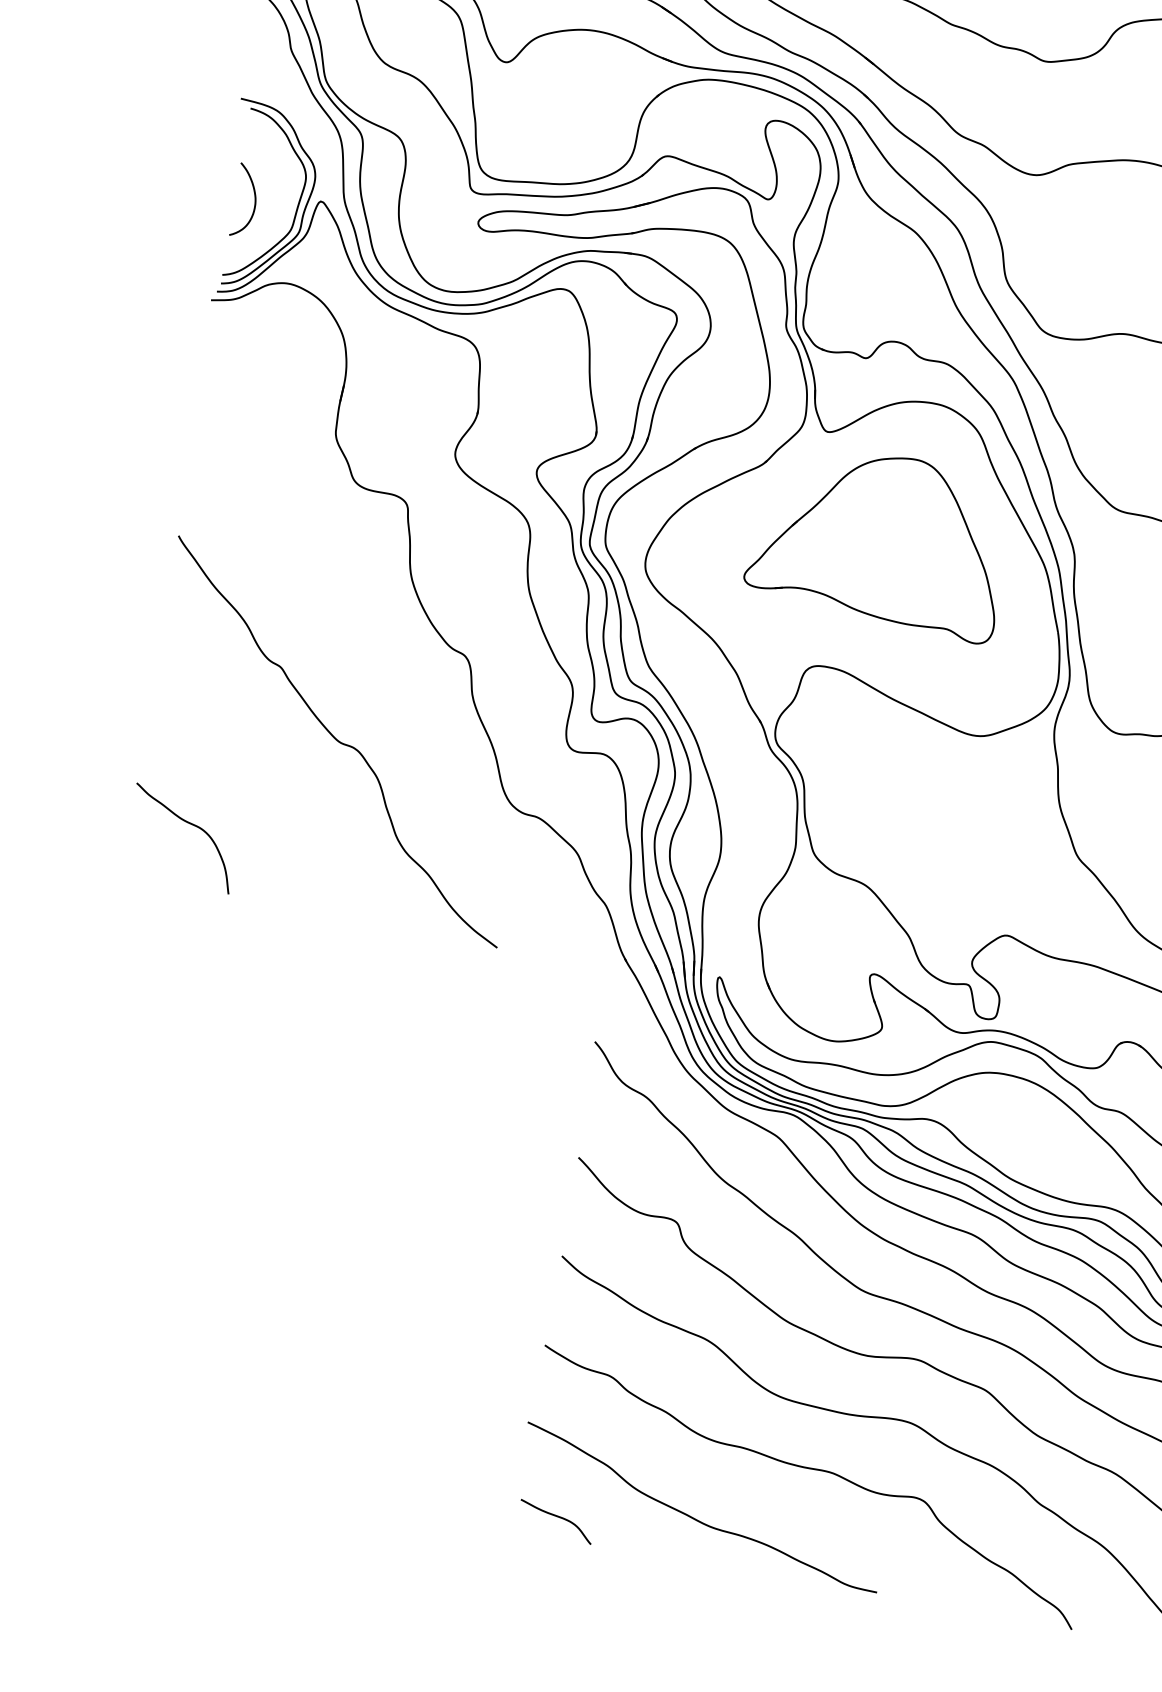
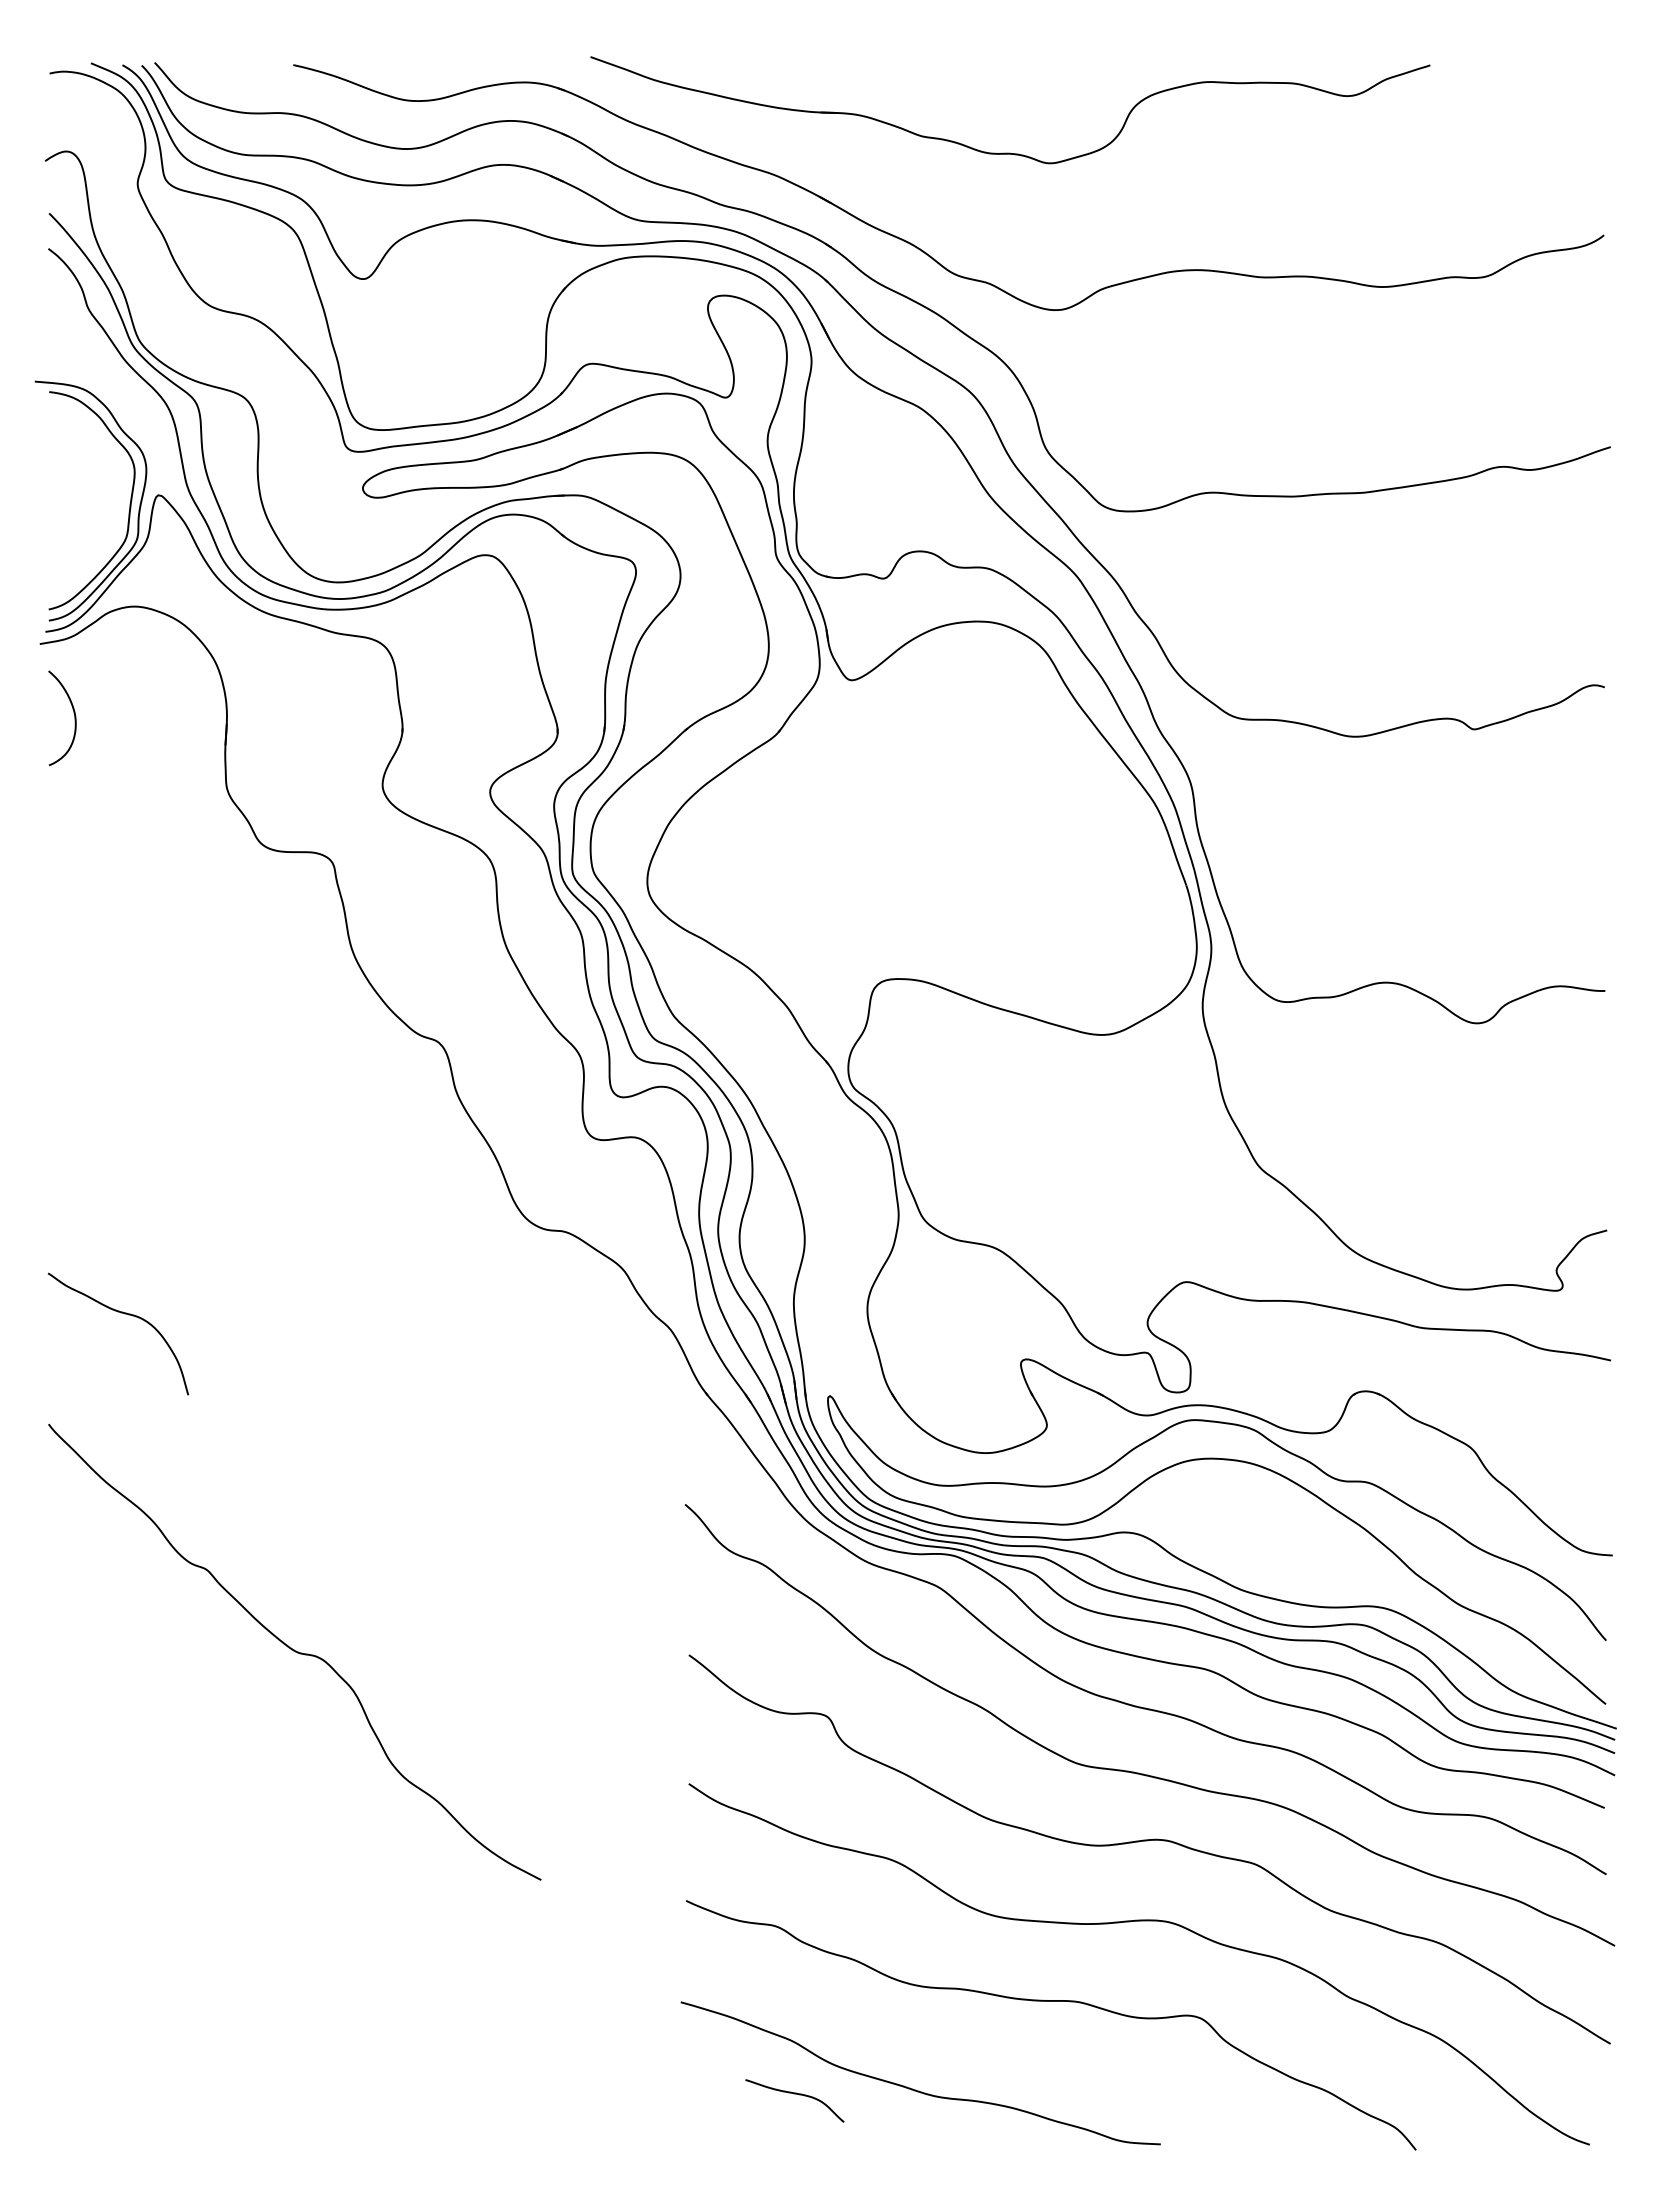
curve: (254, 202) -> (74, 718), moved
part: (879, 539) -> (939, 806), removed
curve: (337, 741) -> (294, 1651), moved
curve: (556, 1516) -> (794, 2094), moved

